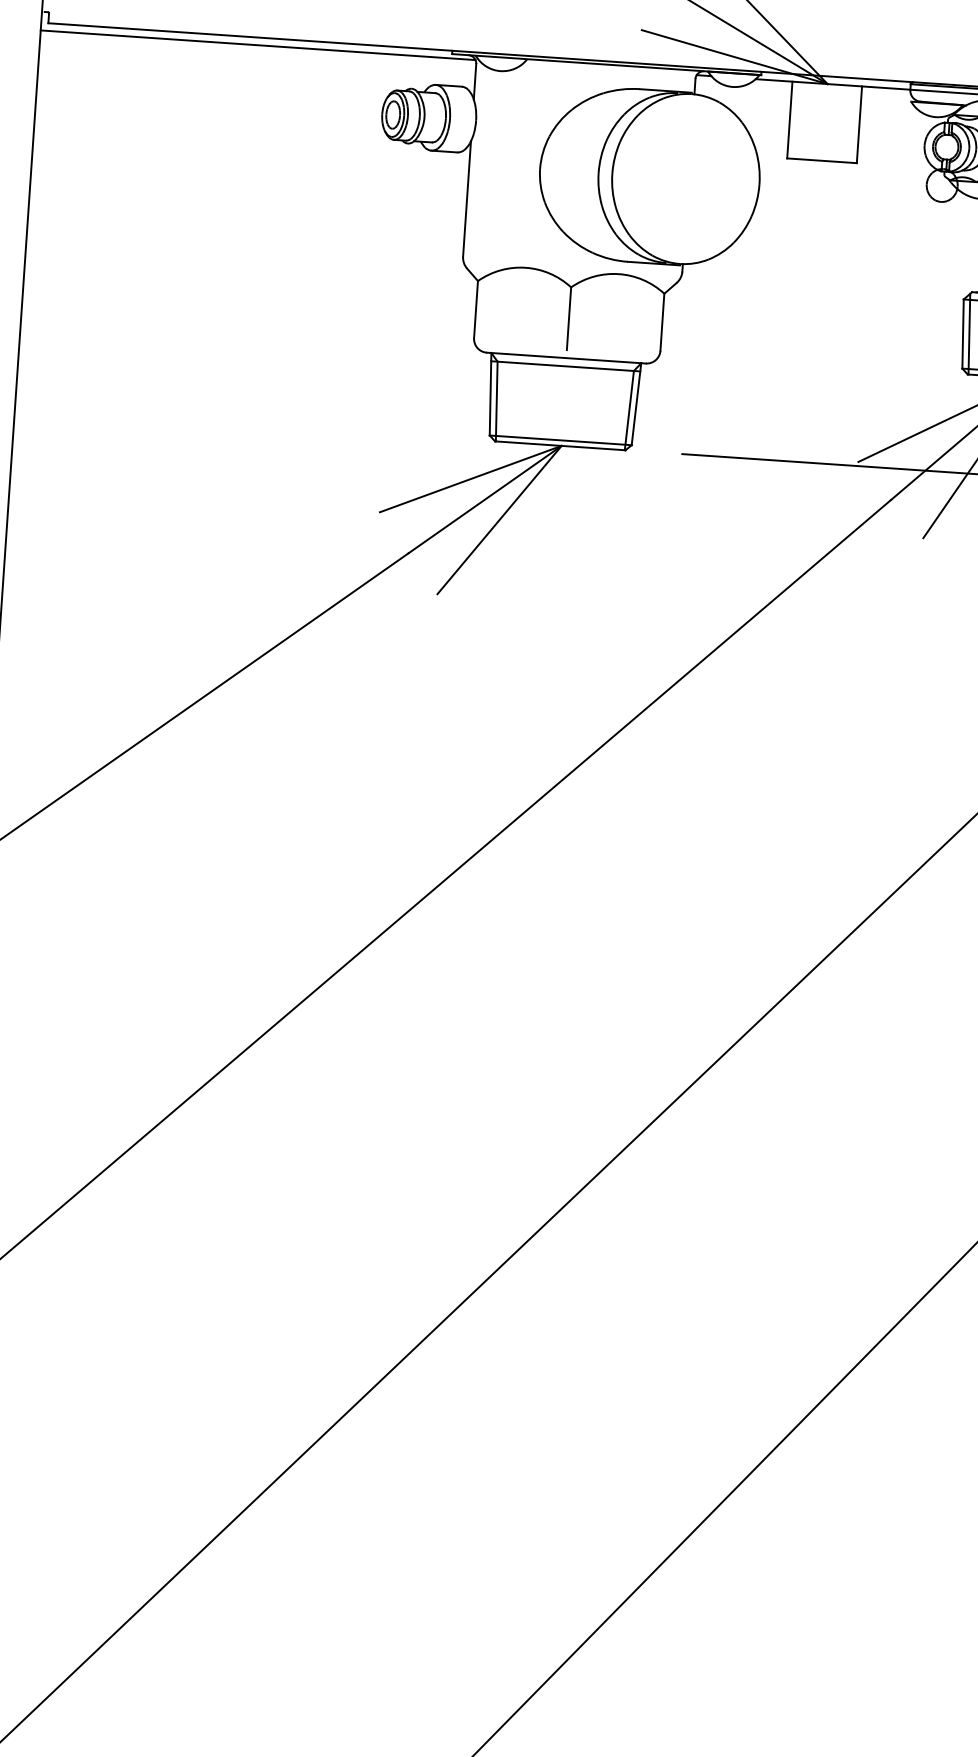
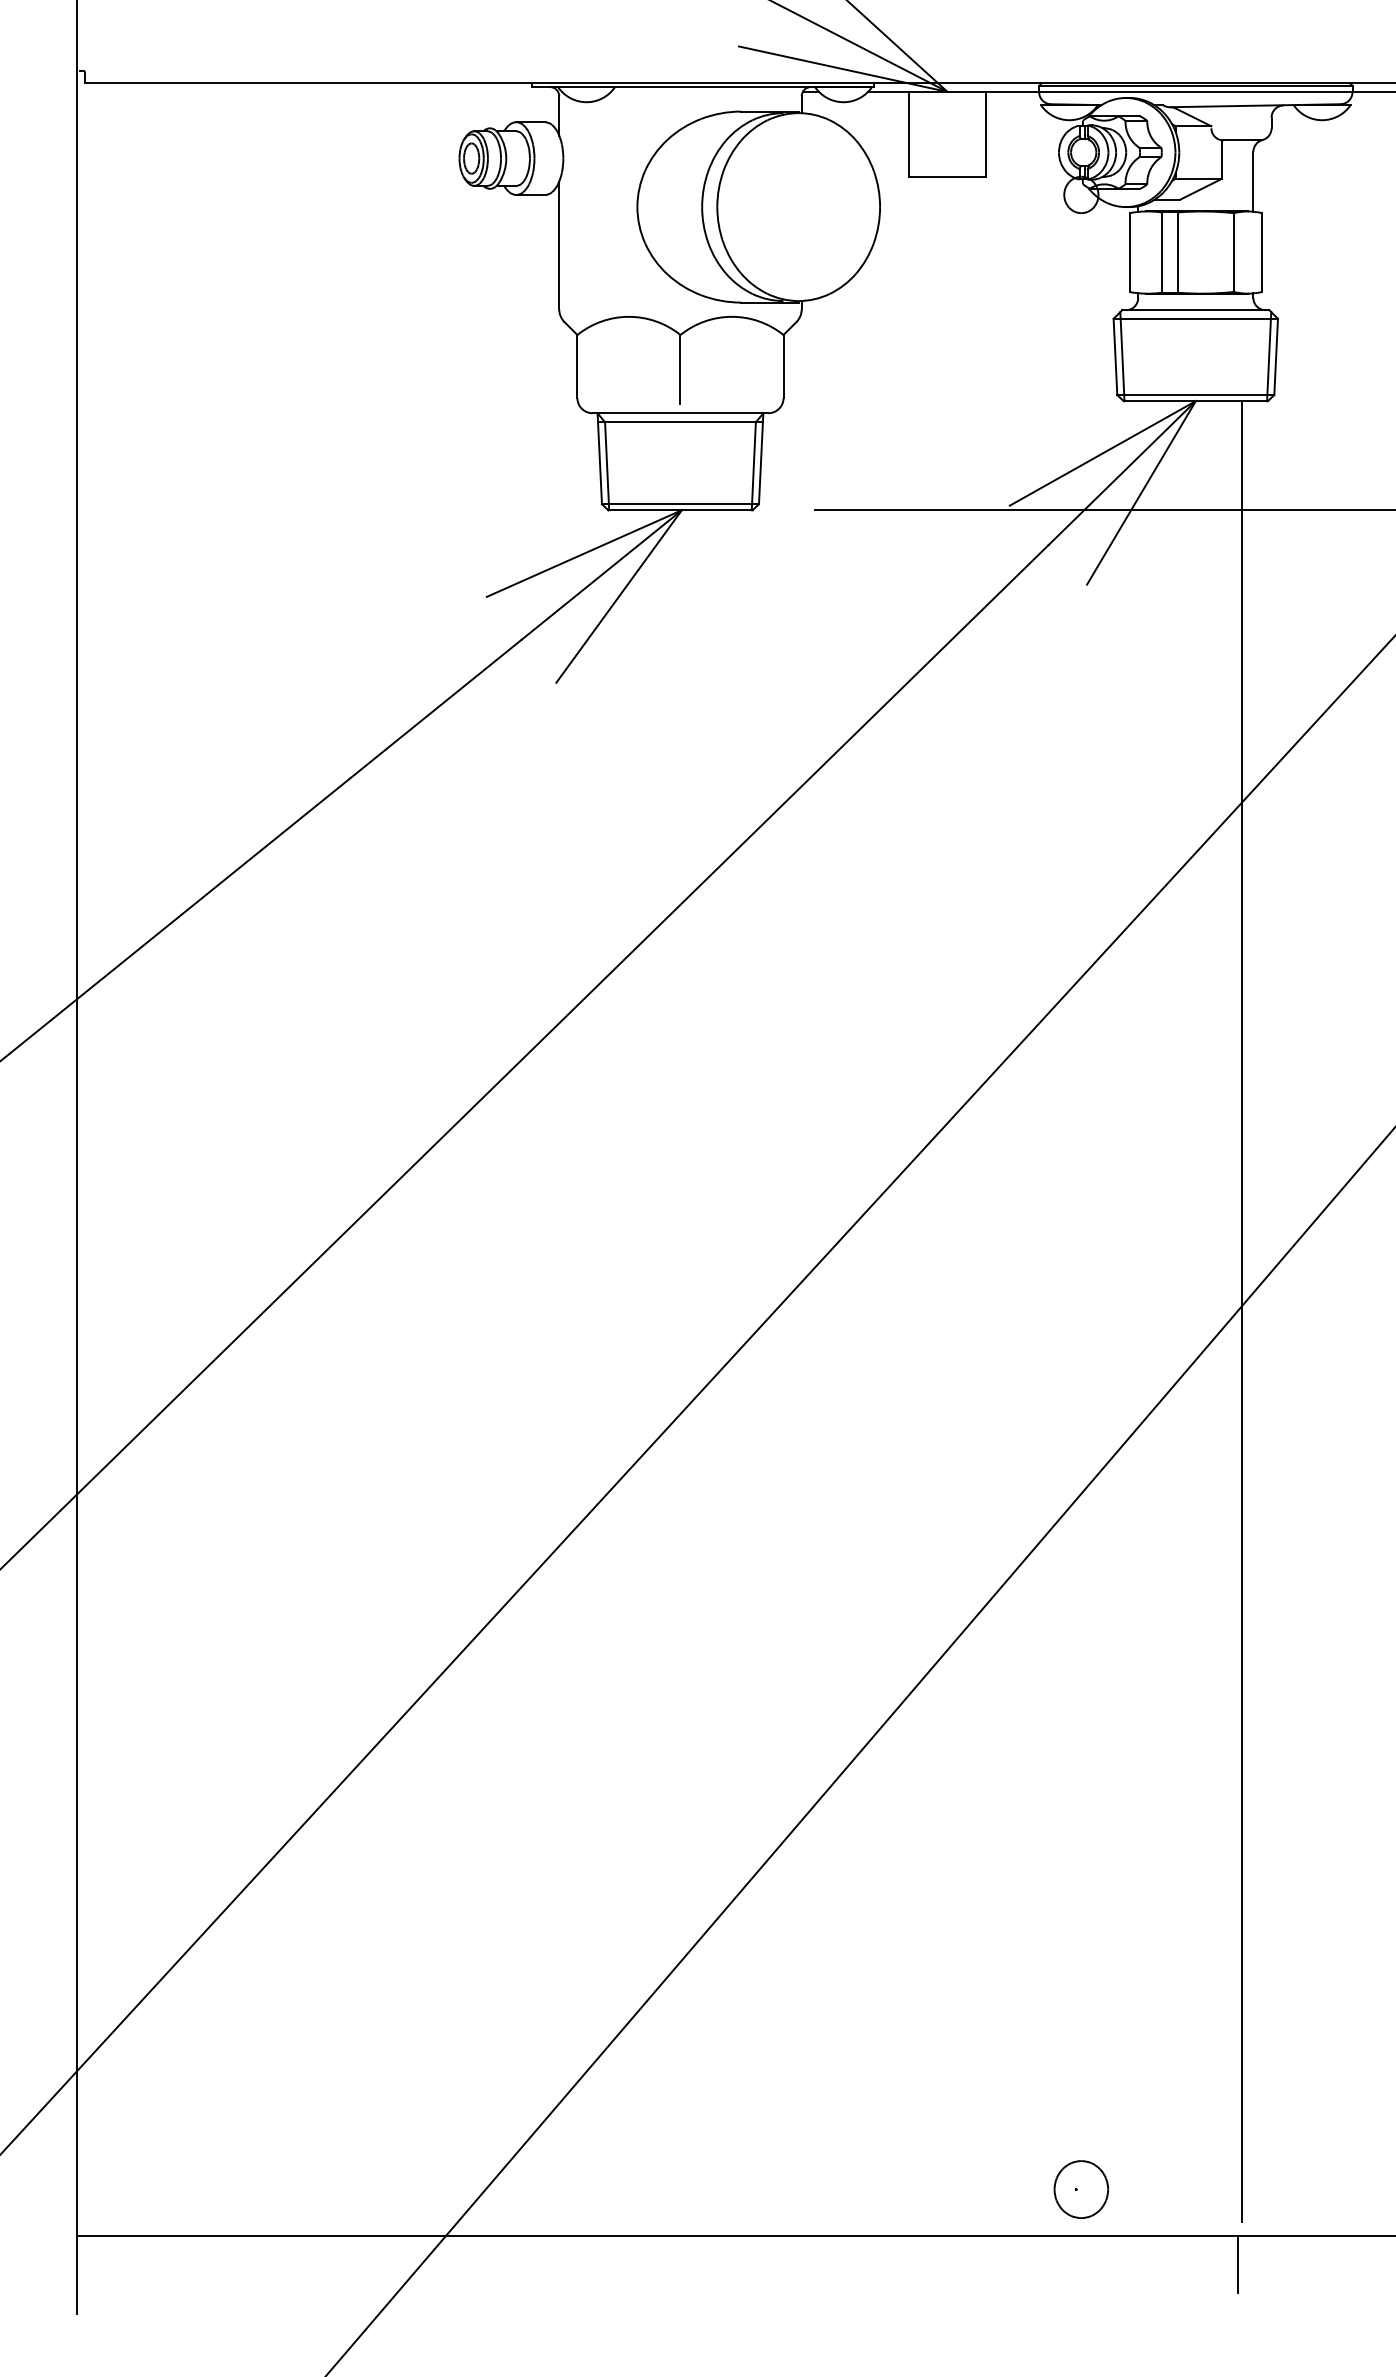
line: (257, 44) -> (317, 91), removed

